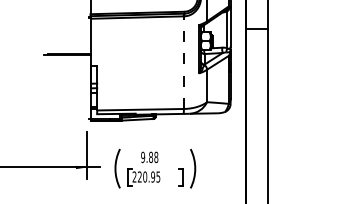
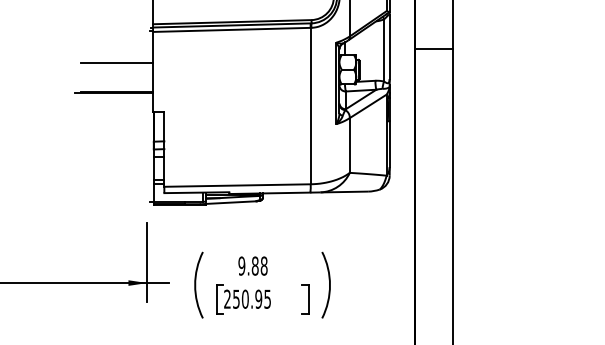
line: (68, 36) -> (115, 61), added
line: (183, 62) -> (310, 105), dashed -> solid
text: (139, 176) -> (235, 298), 220.95 -> 250.95

